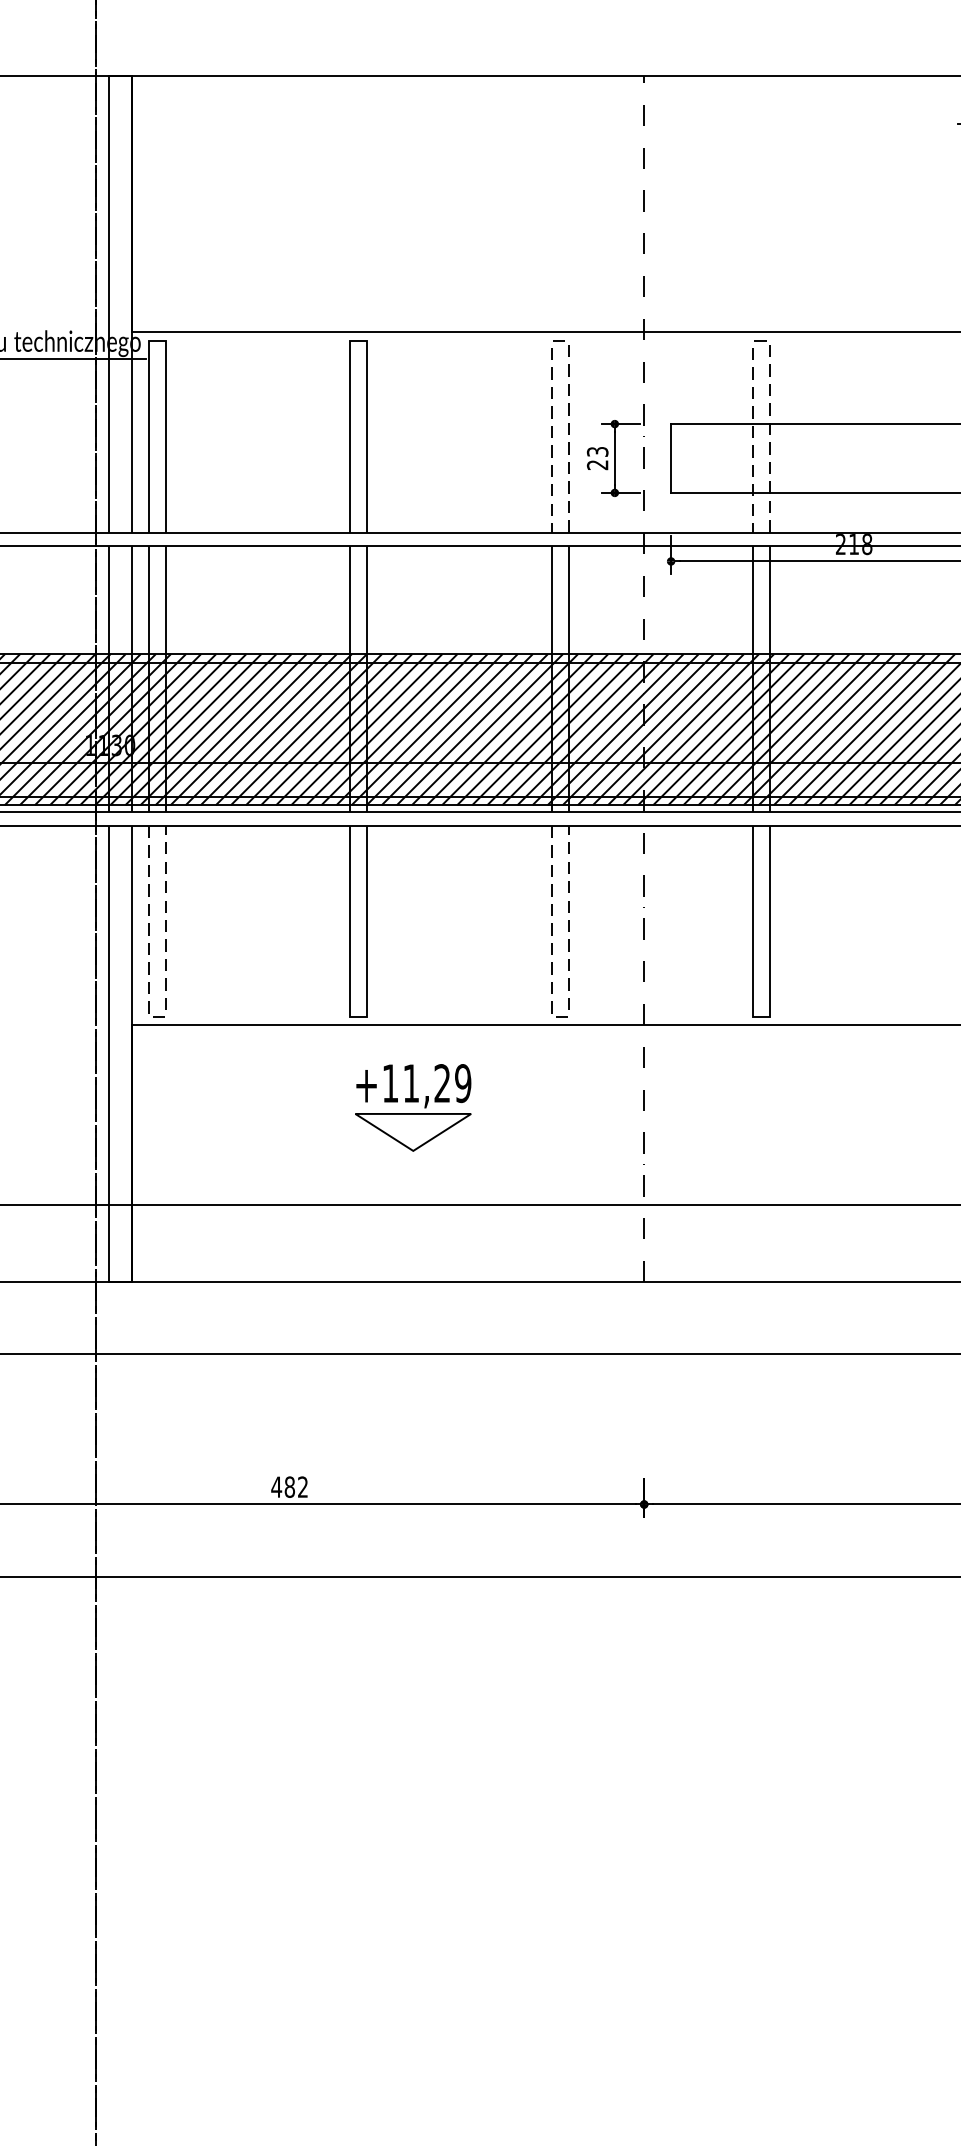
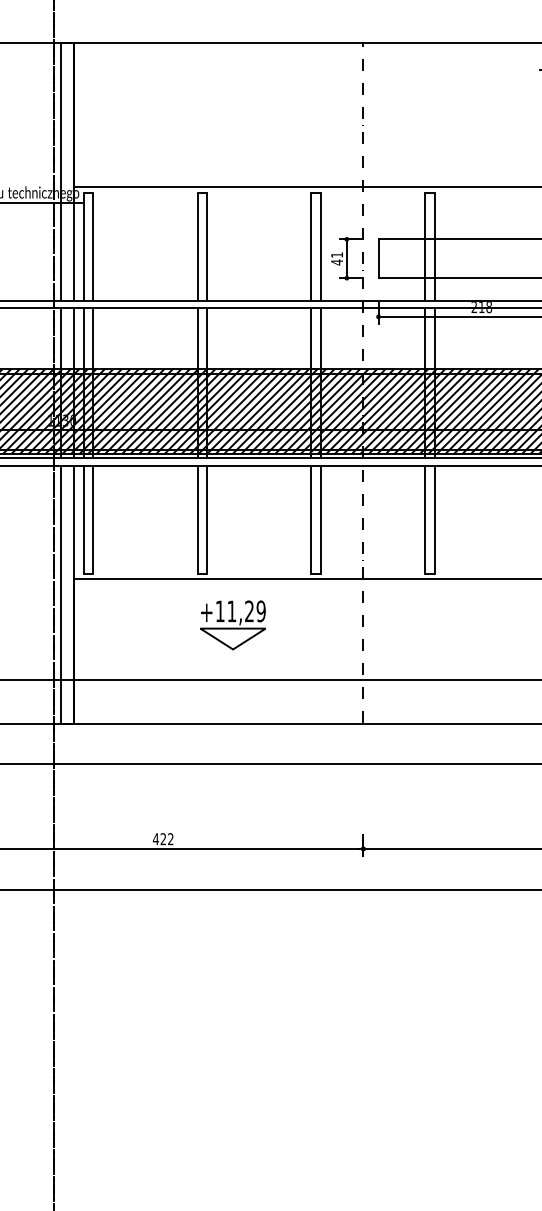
line: (561, 341) -> (316, 192), dashed -> solid
line: (761, 341) -> (429, 192), dashed -> solid
text: (598, 458) -> (337, 258), 23 -> 41
line: (157, 1016) -> (88, 573), dashed -> solid
line: (561, 1016) -> (316, 573), dashed -> solid
text: (289, 1487) -> (163, 839), 482 -> 422

